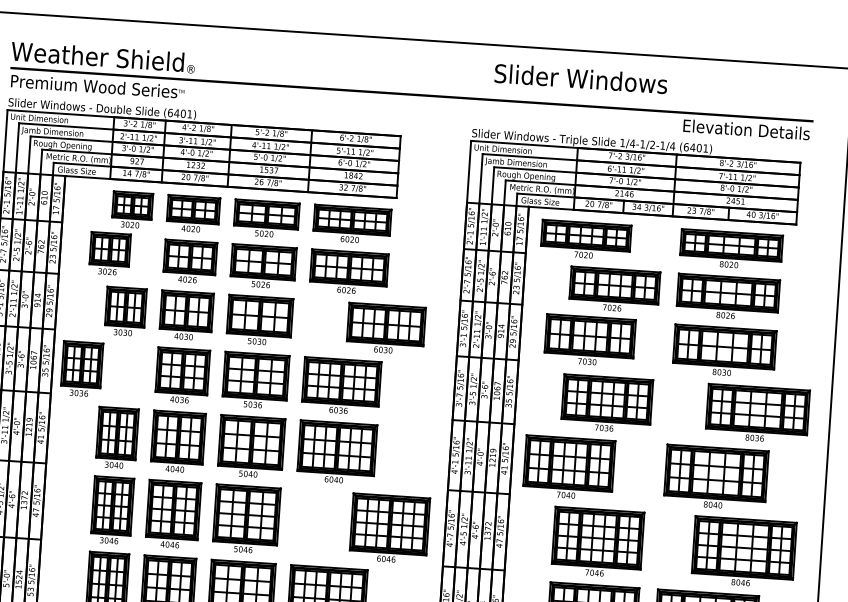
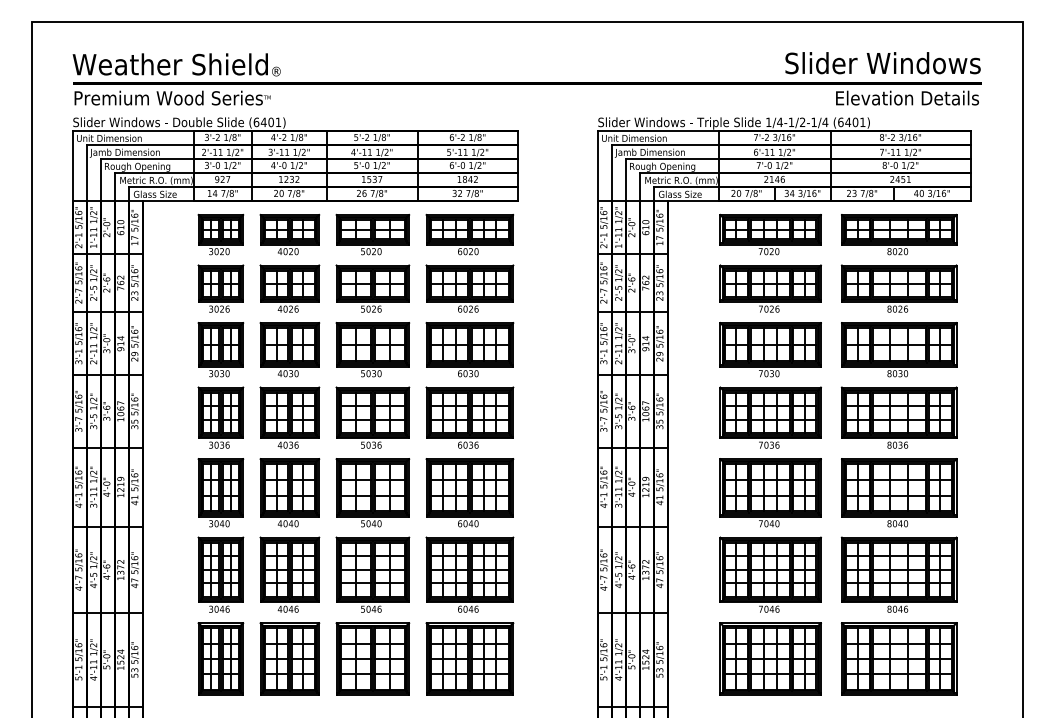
text: (580, 79) -> (882, 63), moved
part: (585, 239) -> (770, 234), moved
part: (109, 253) -> (220, 288), moved
part: (385, 328) -> (469, 349), moved
part: (589, 340) -> (770, 349), moved
part: (81, 368) -> (220, 417), moved
part: (757, 413) -> (898, 417), moved
part: (568, 467) -> (770, 492), moved
part: (389, 528) -> (469, 574), moved
part: (743, 551) -> (898, 574), moved

